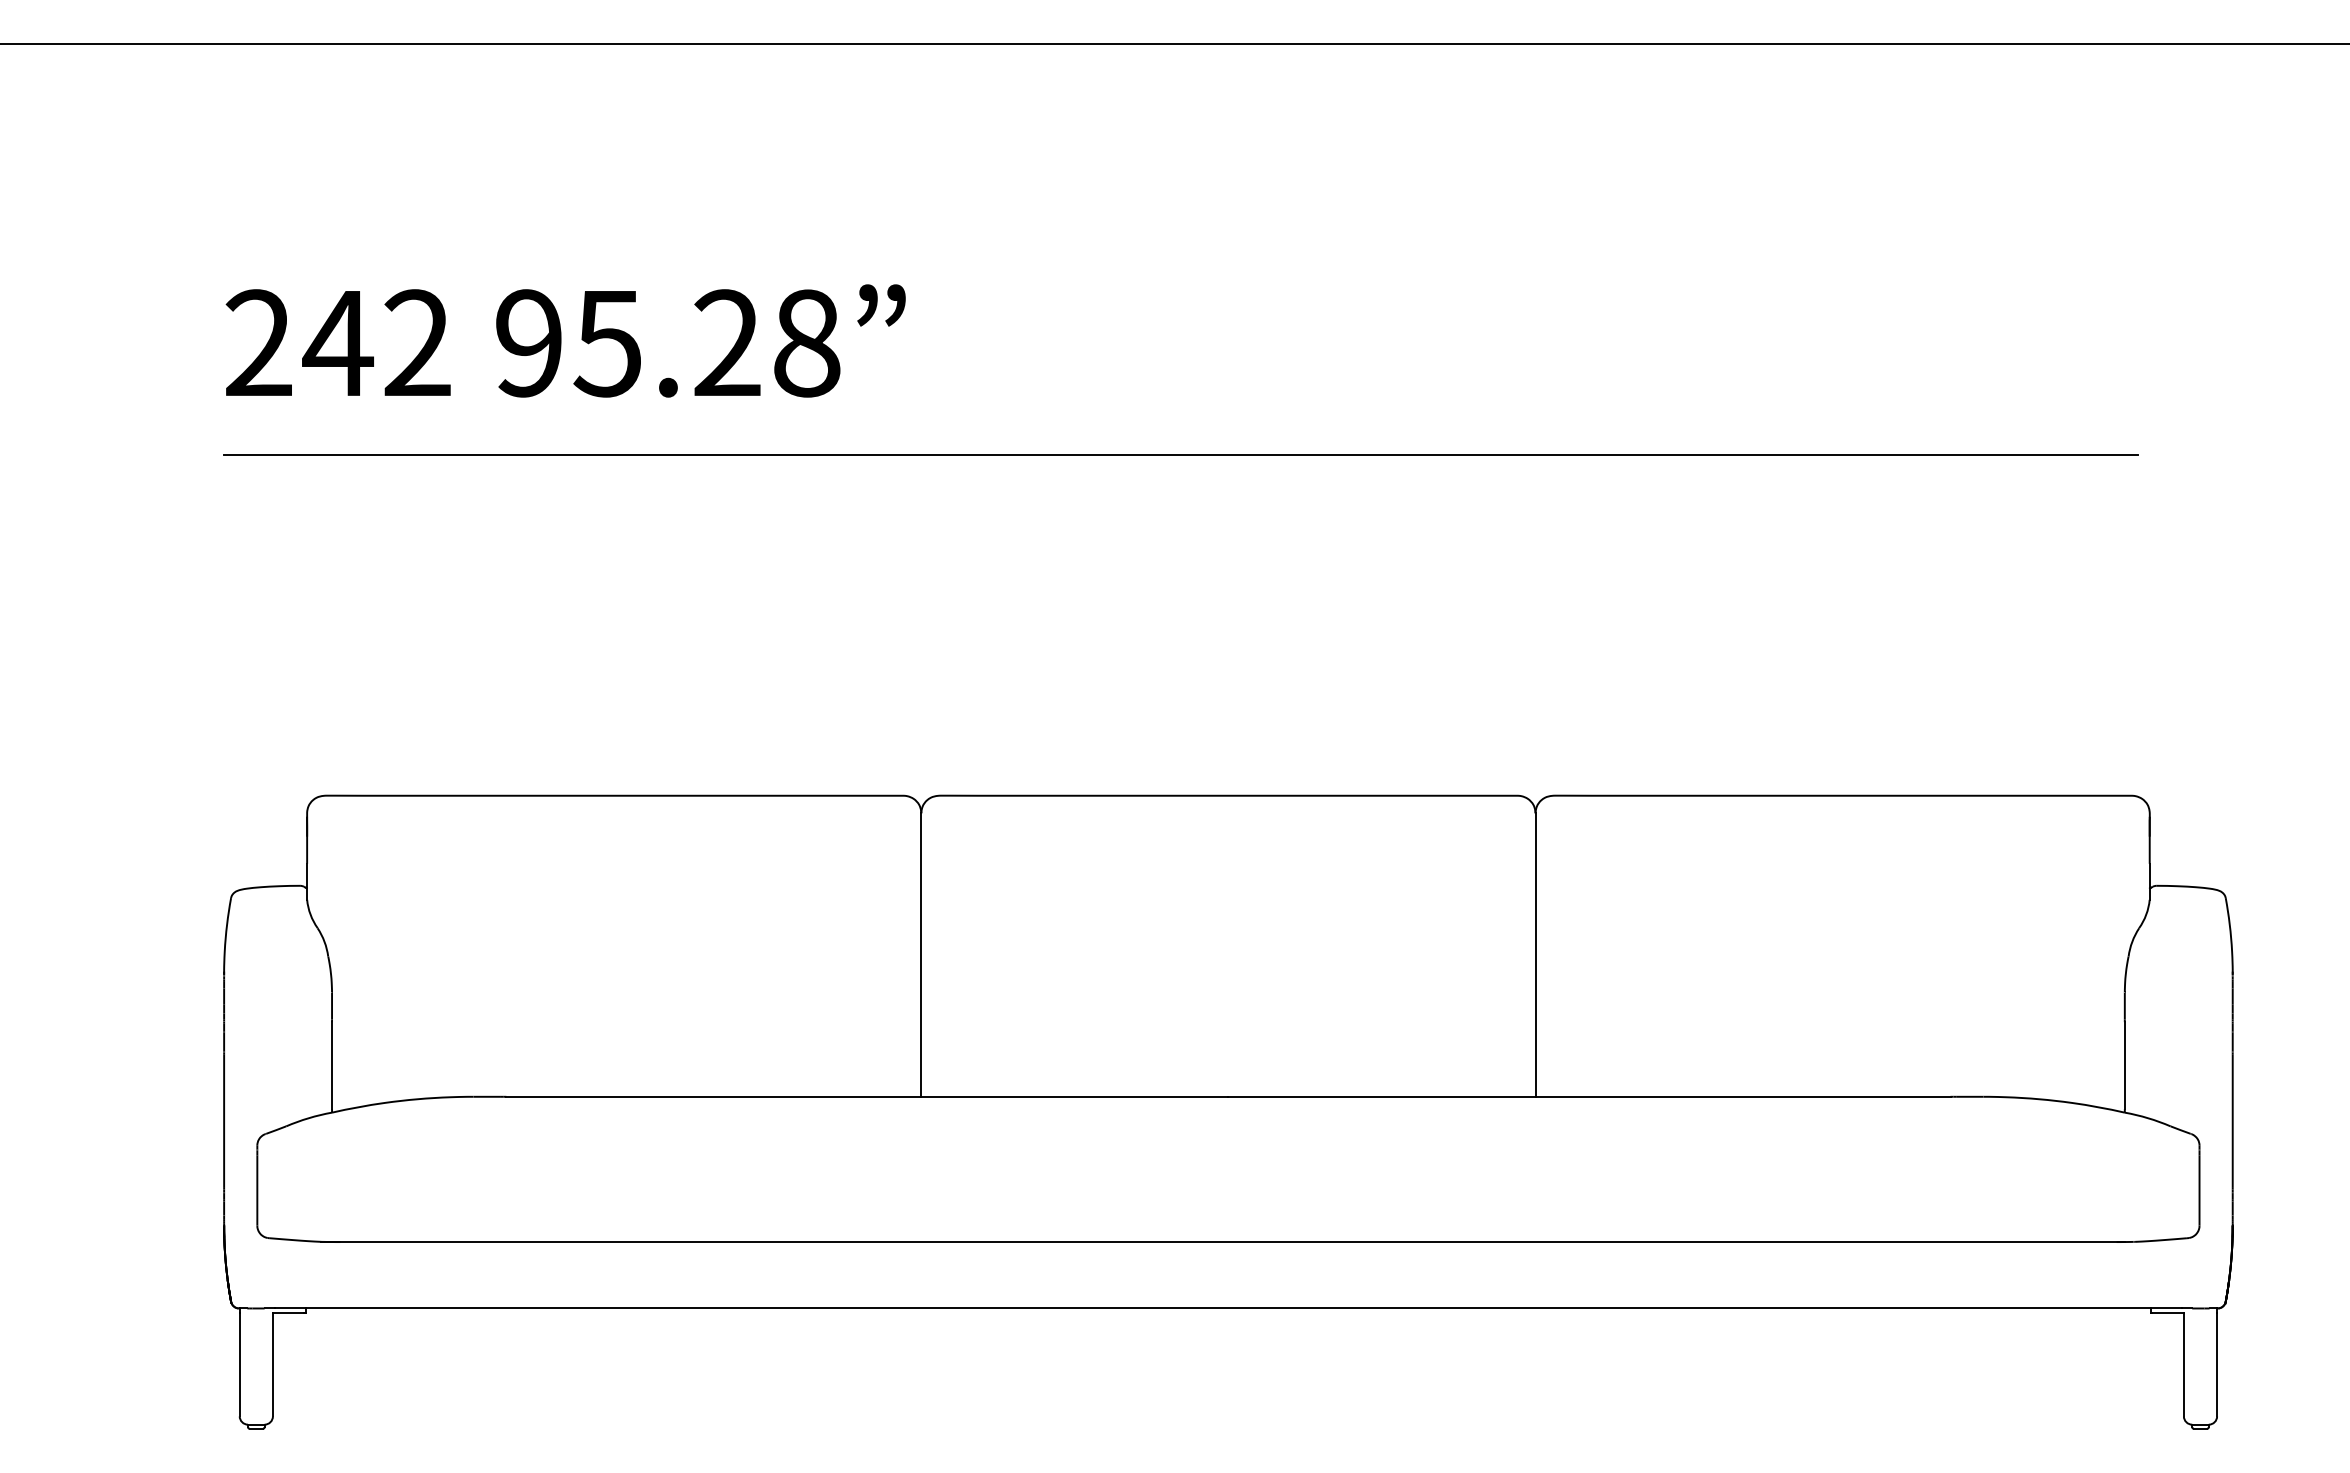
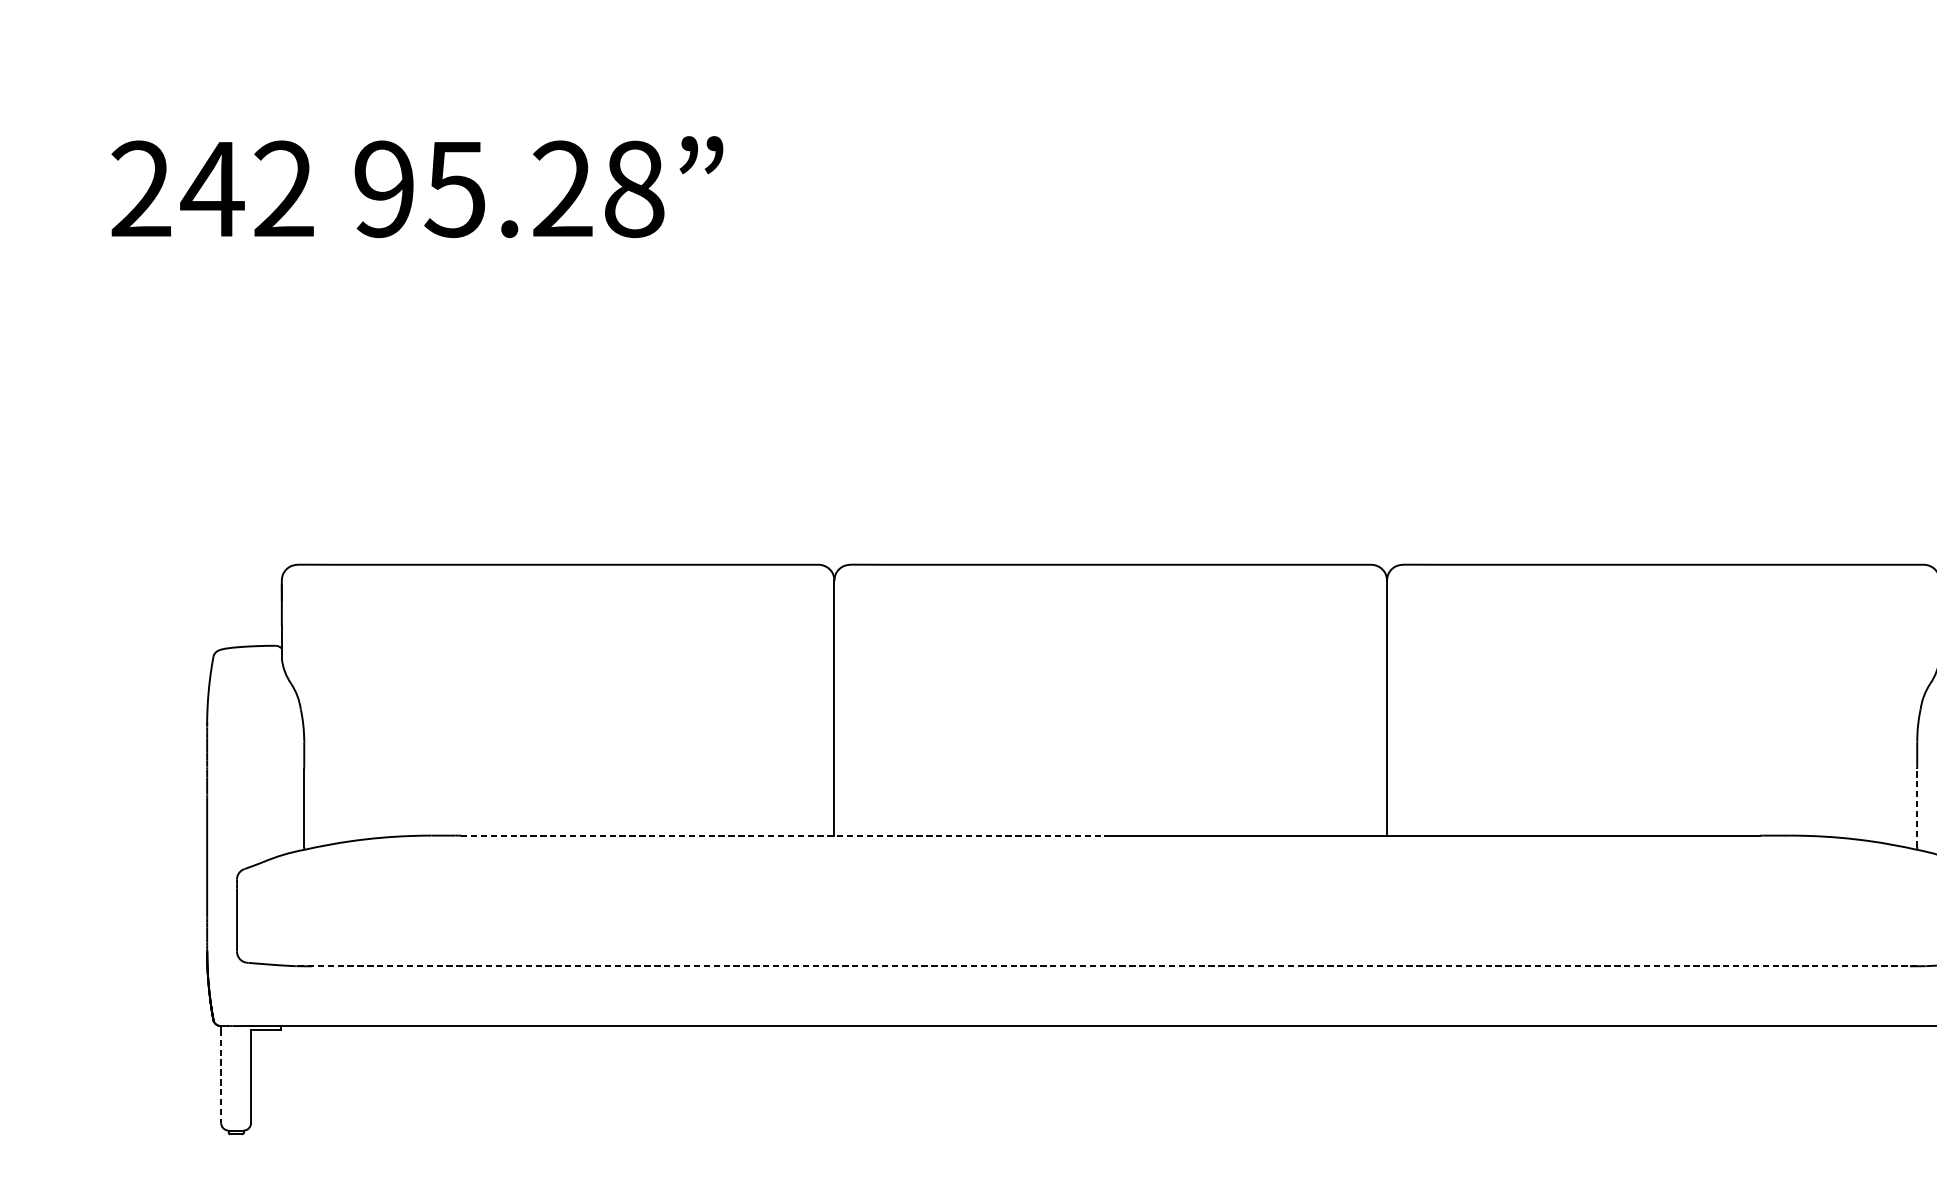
text: (565, 340) -> (417, 186), moved
line: (1180, 455) -> (1067, 258), removed
line: (2124, 1065) -> (1916, 807), solid -> dashed
line: (866, 1096) -> (785, 835), solid -> dashed
line: (1222, 1242) -> (1105, 966), solid -> dashed
line: (239, 1364) -> (220, 1076), solid -> dashed

